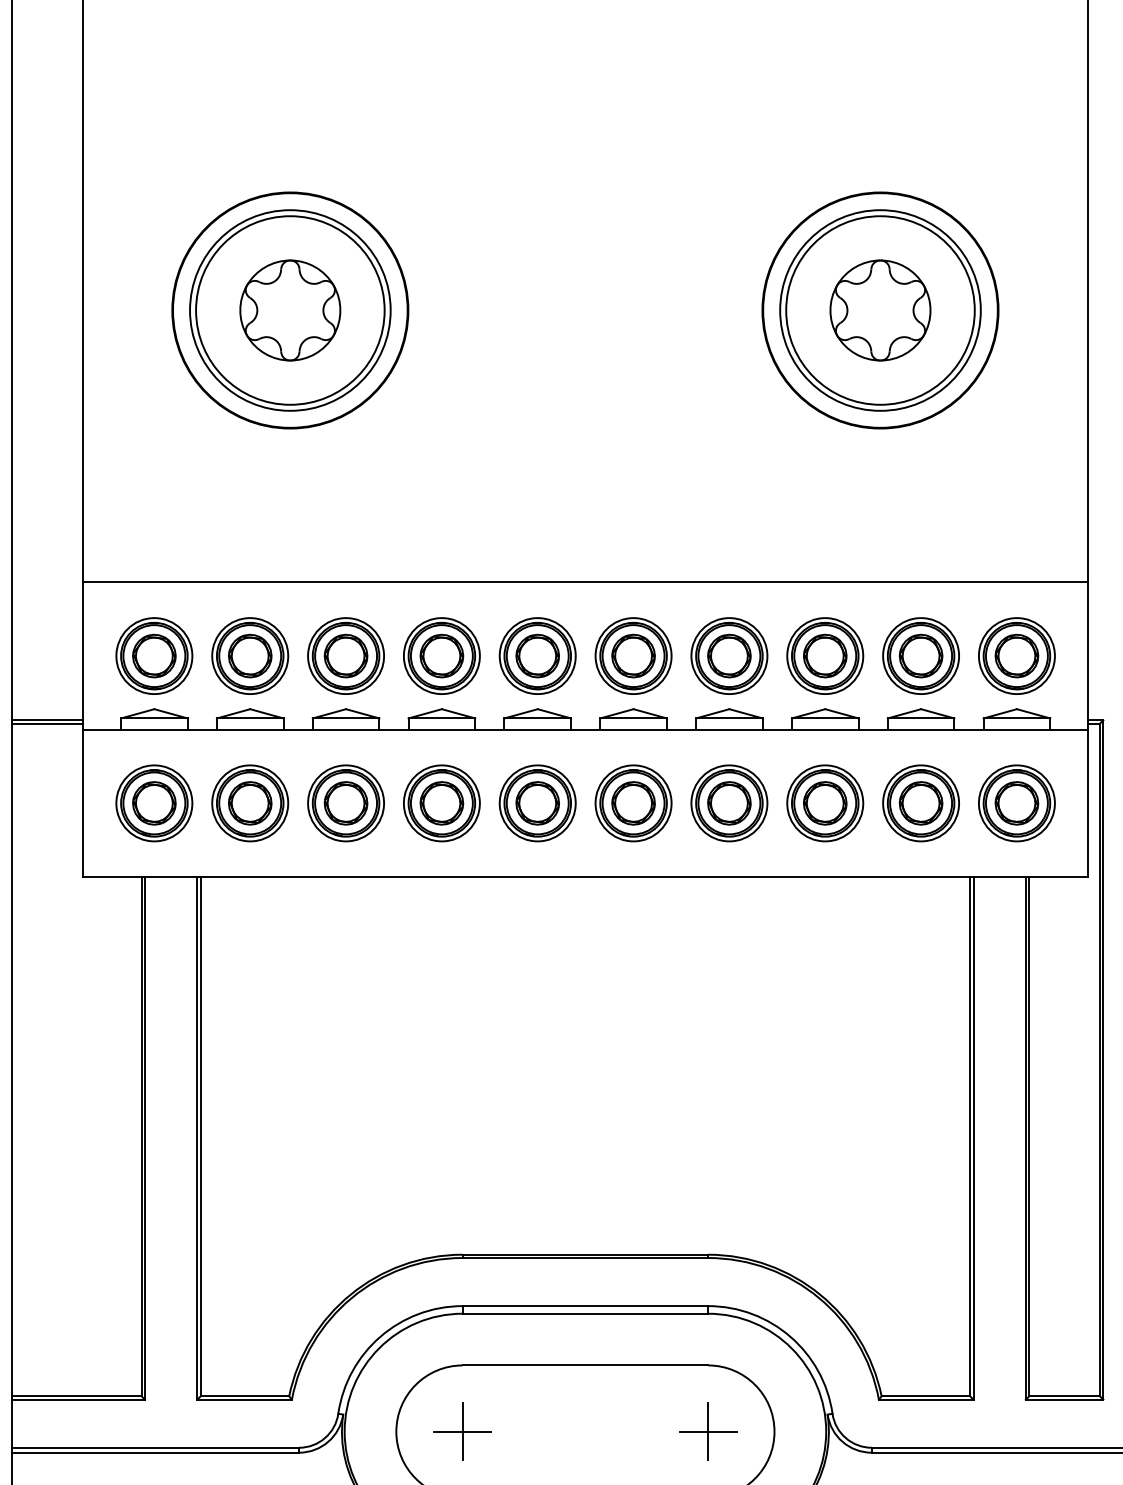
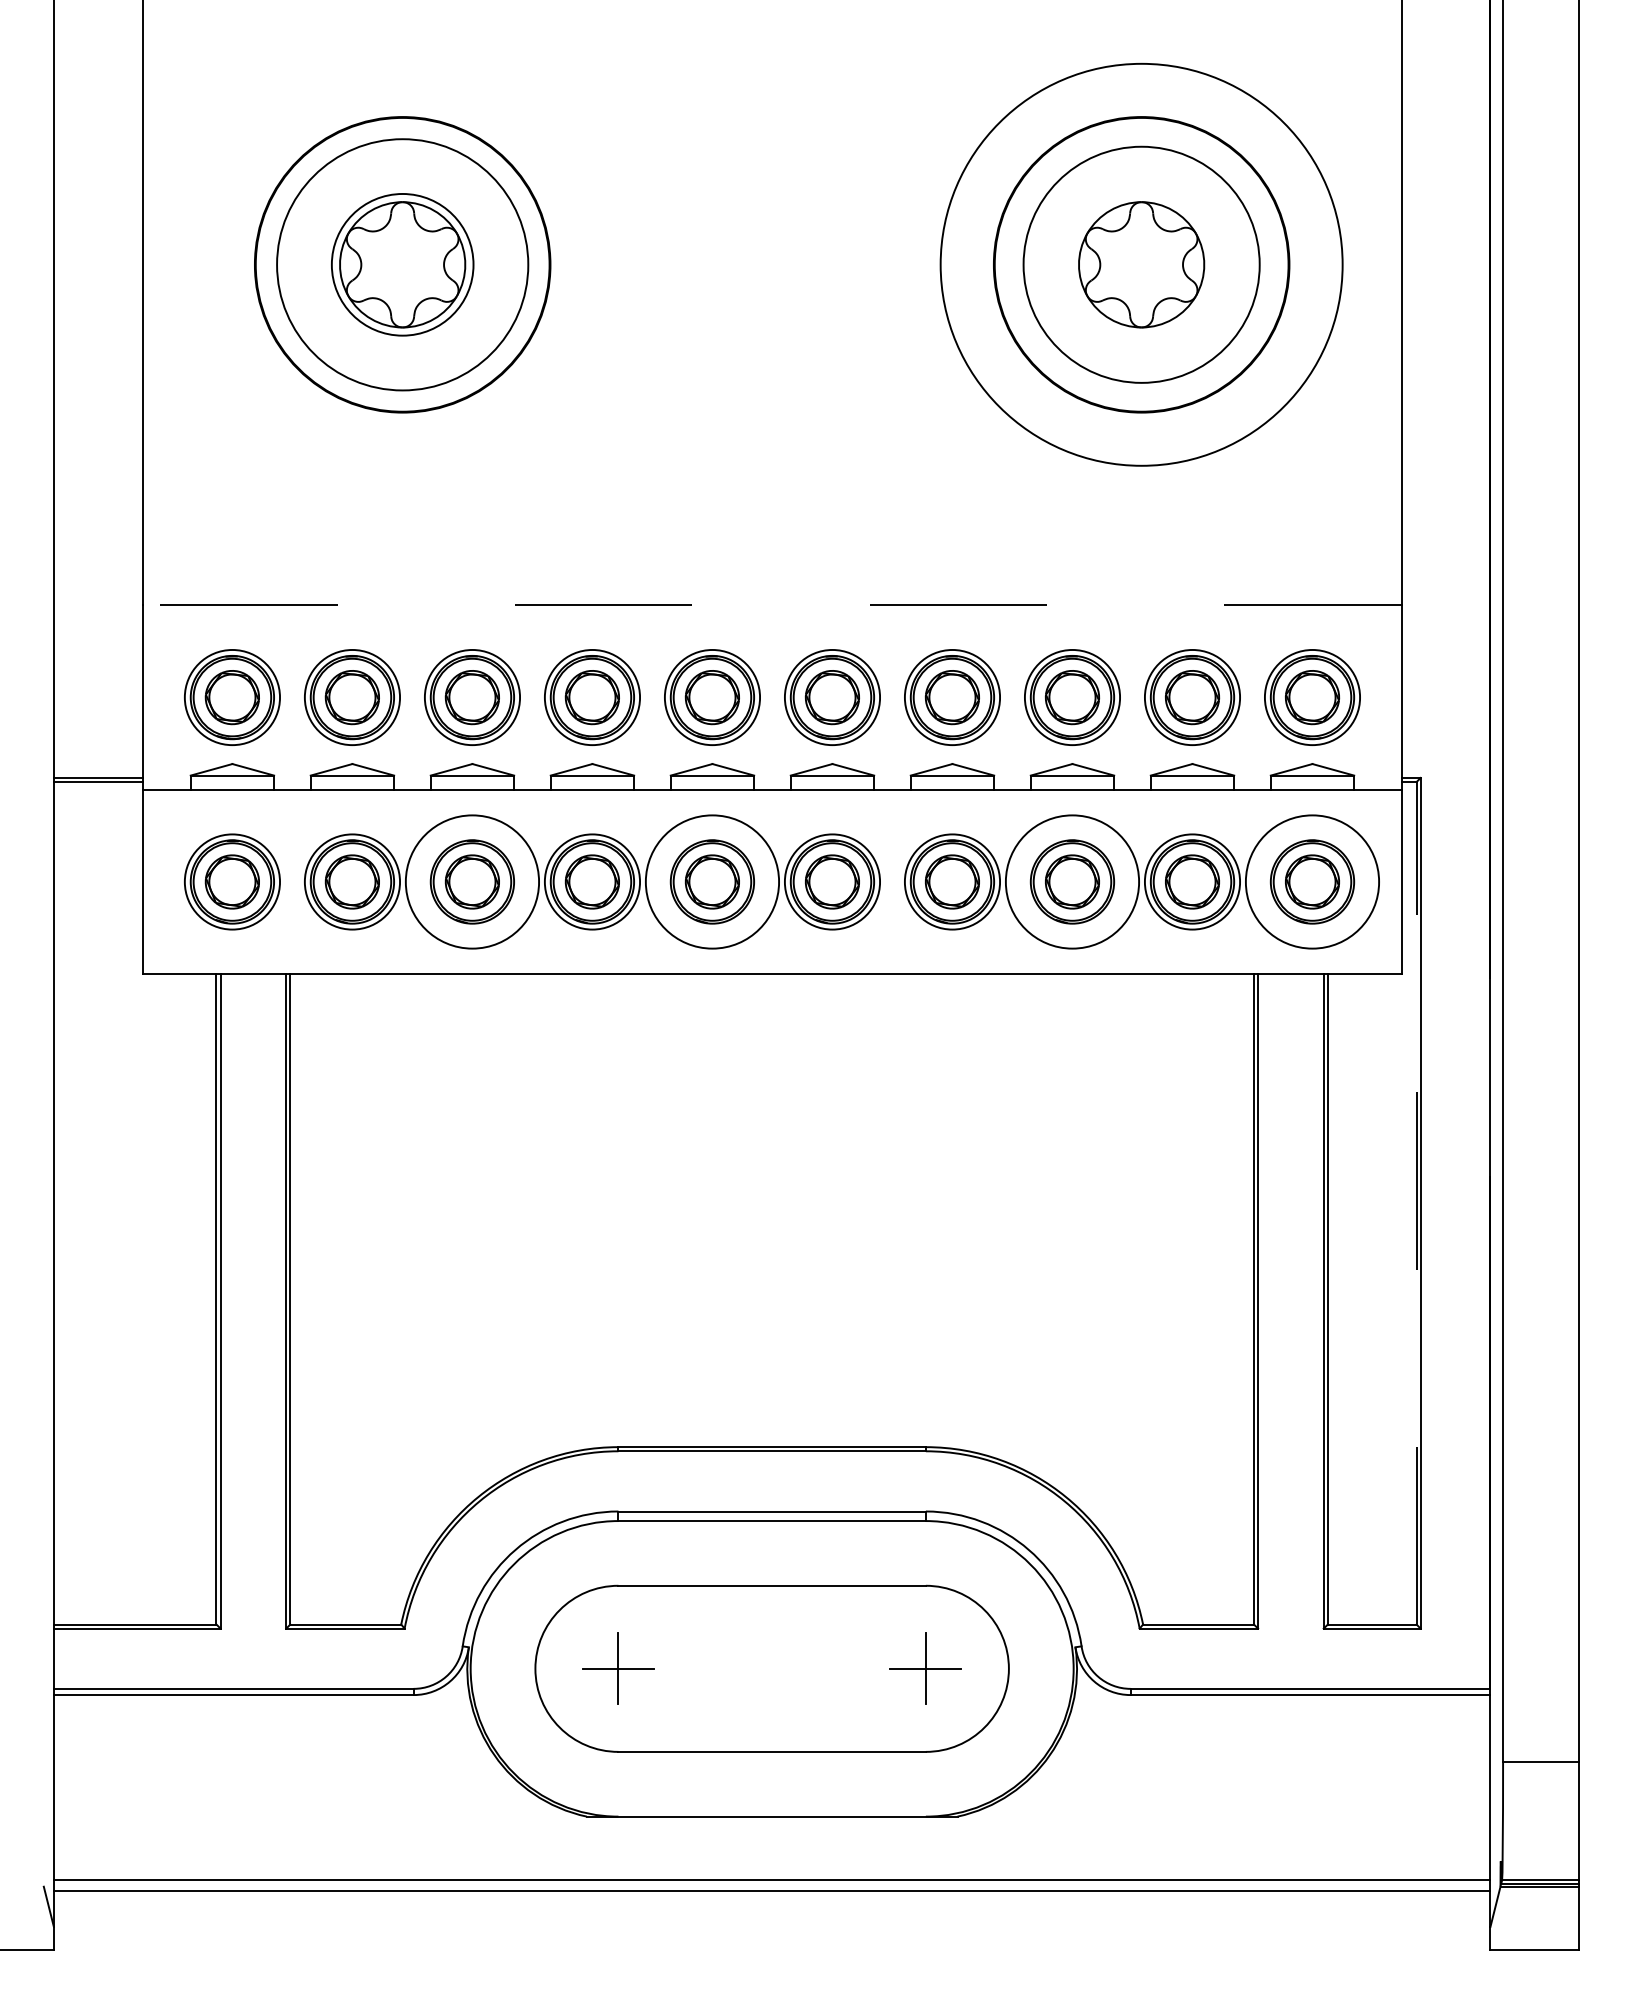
circle: (290, 310) -> (402, 264), size x0.6
circle: (880, 310) -> (1141, 264), size x1.6
line: (585, 582) -> (772, 605), solid -> dashed
circle: (346, 802) -> (472, 881), size x1.4
circle: (537, 802) -> (712, 881), size x1.4
circle: (825, 802) -> (1072, 881), size x1.4
circle: (1016, 802) -> (1312, 881), size x1.4
line: (1099, 1059) -> (1416, 1202), solid -> dashed

